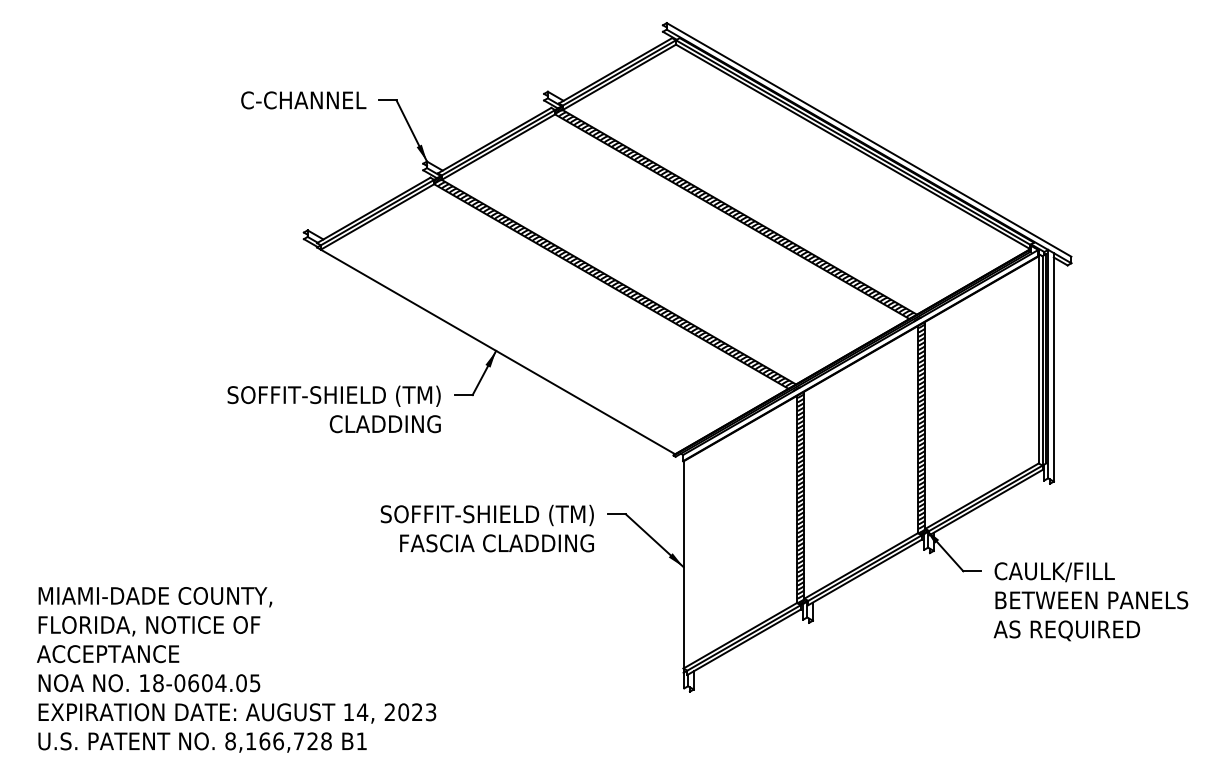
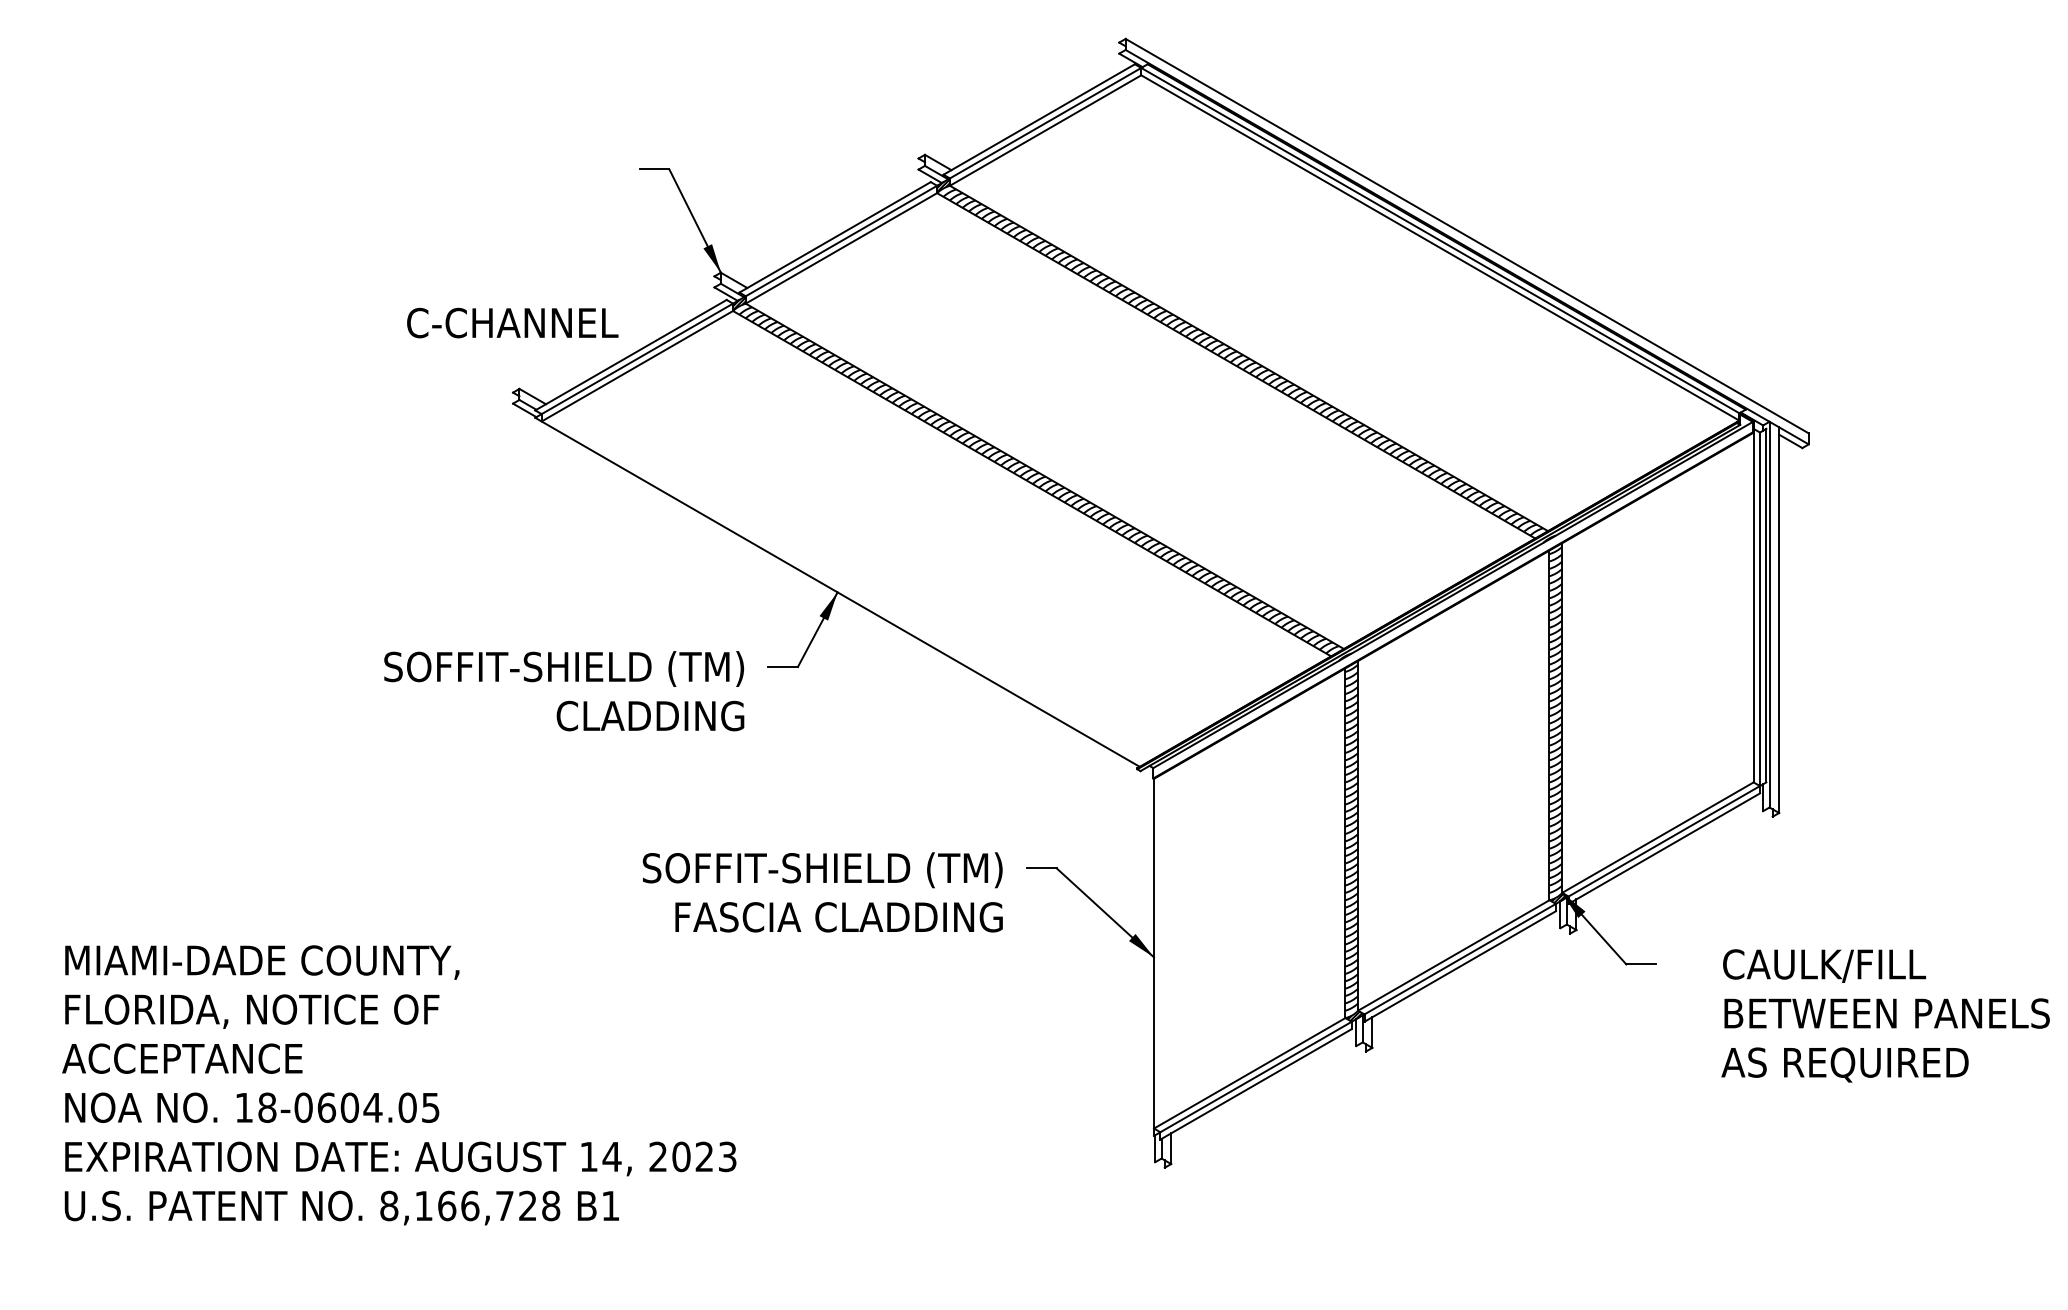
text: (303, 100) -> (512, 323), moved
text: (1090, 601) -> (1884, 1015), moved
text: (236, 669) -> (399, 1084), moved

